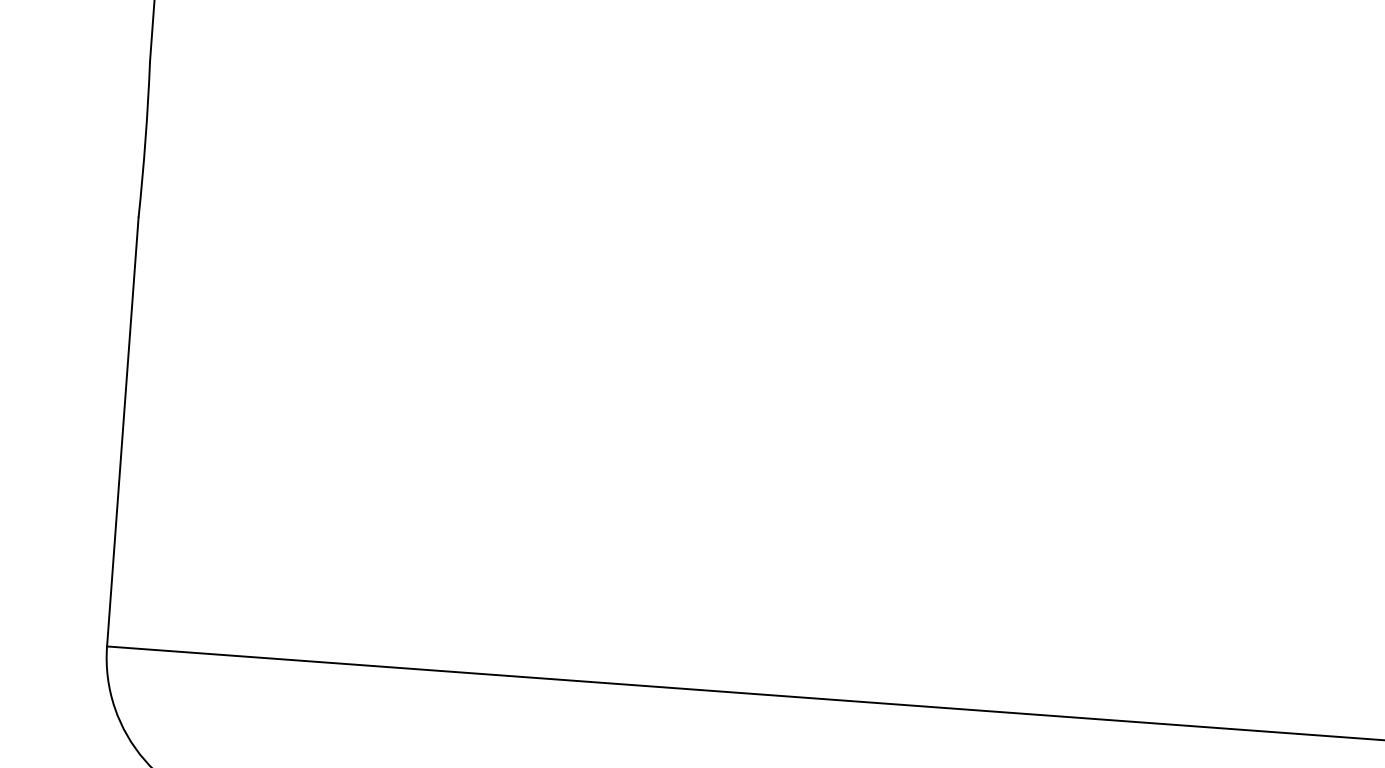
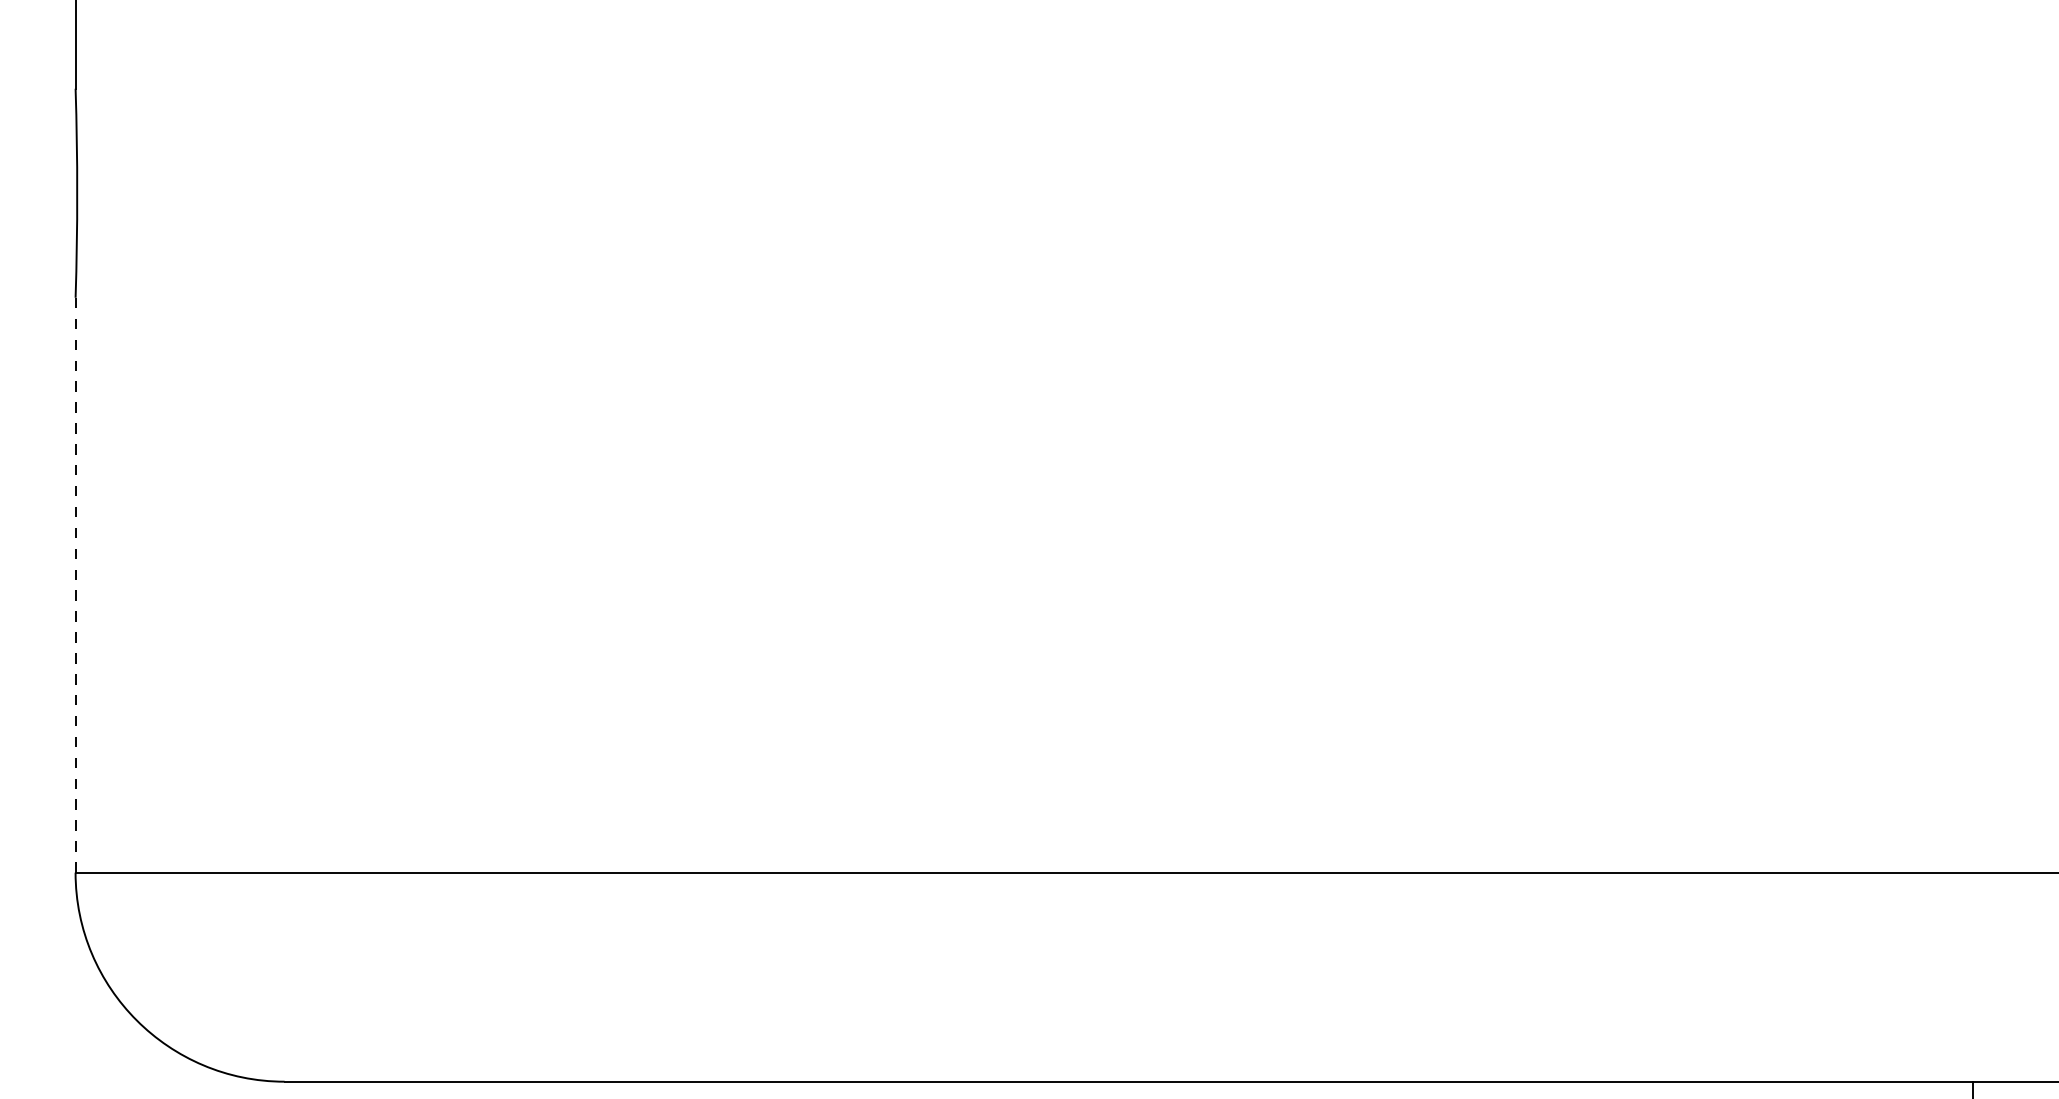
line: (122, 432) -> (75, 585), solid -> dashed

